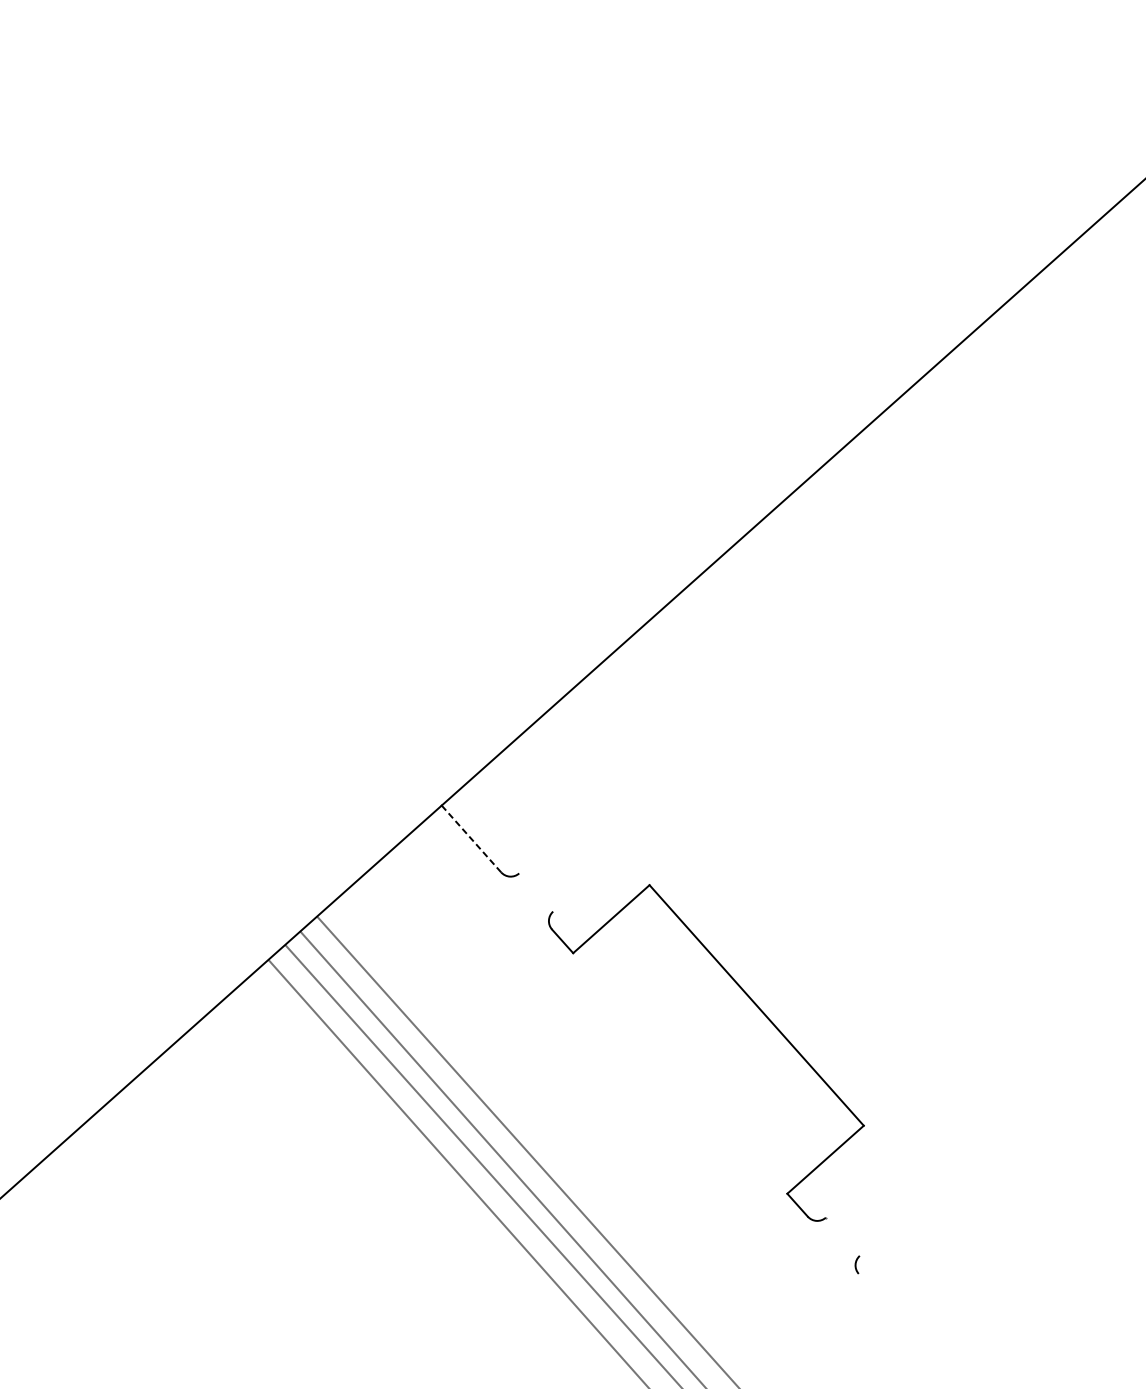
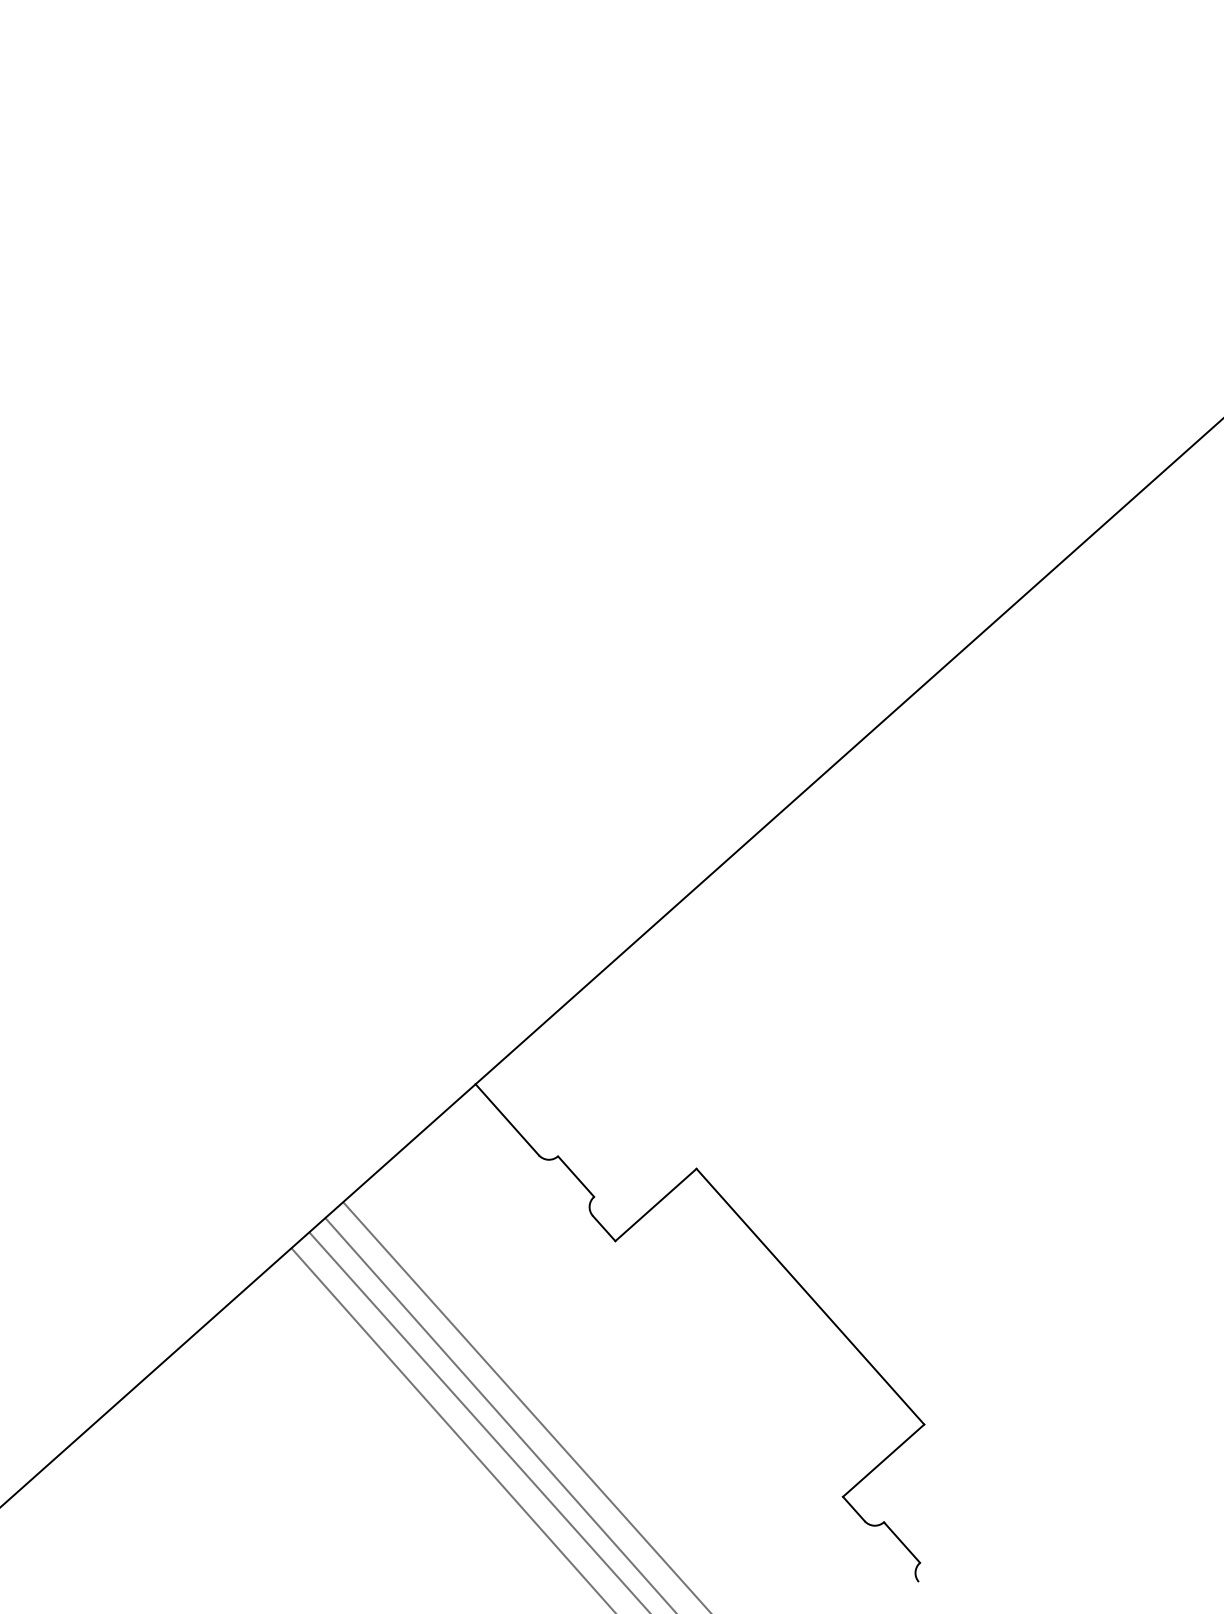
line: (471, 838) -> (507, 1119), dashed -> solid
line: (536, 892) -> (576, 1176), added
line: (842, 1236) -> (901, 1542), added

